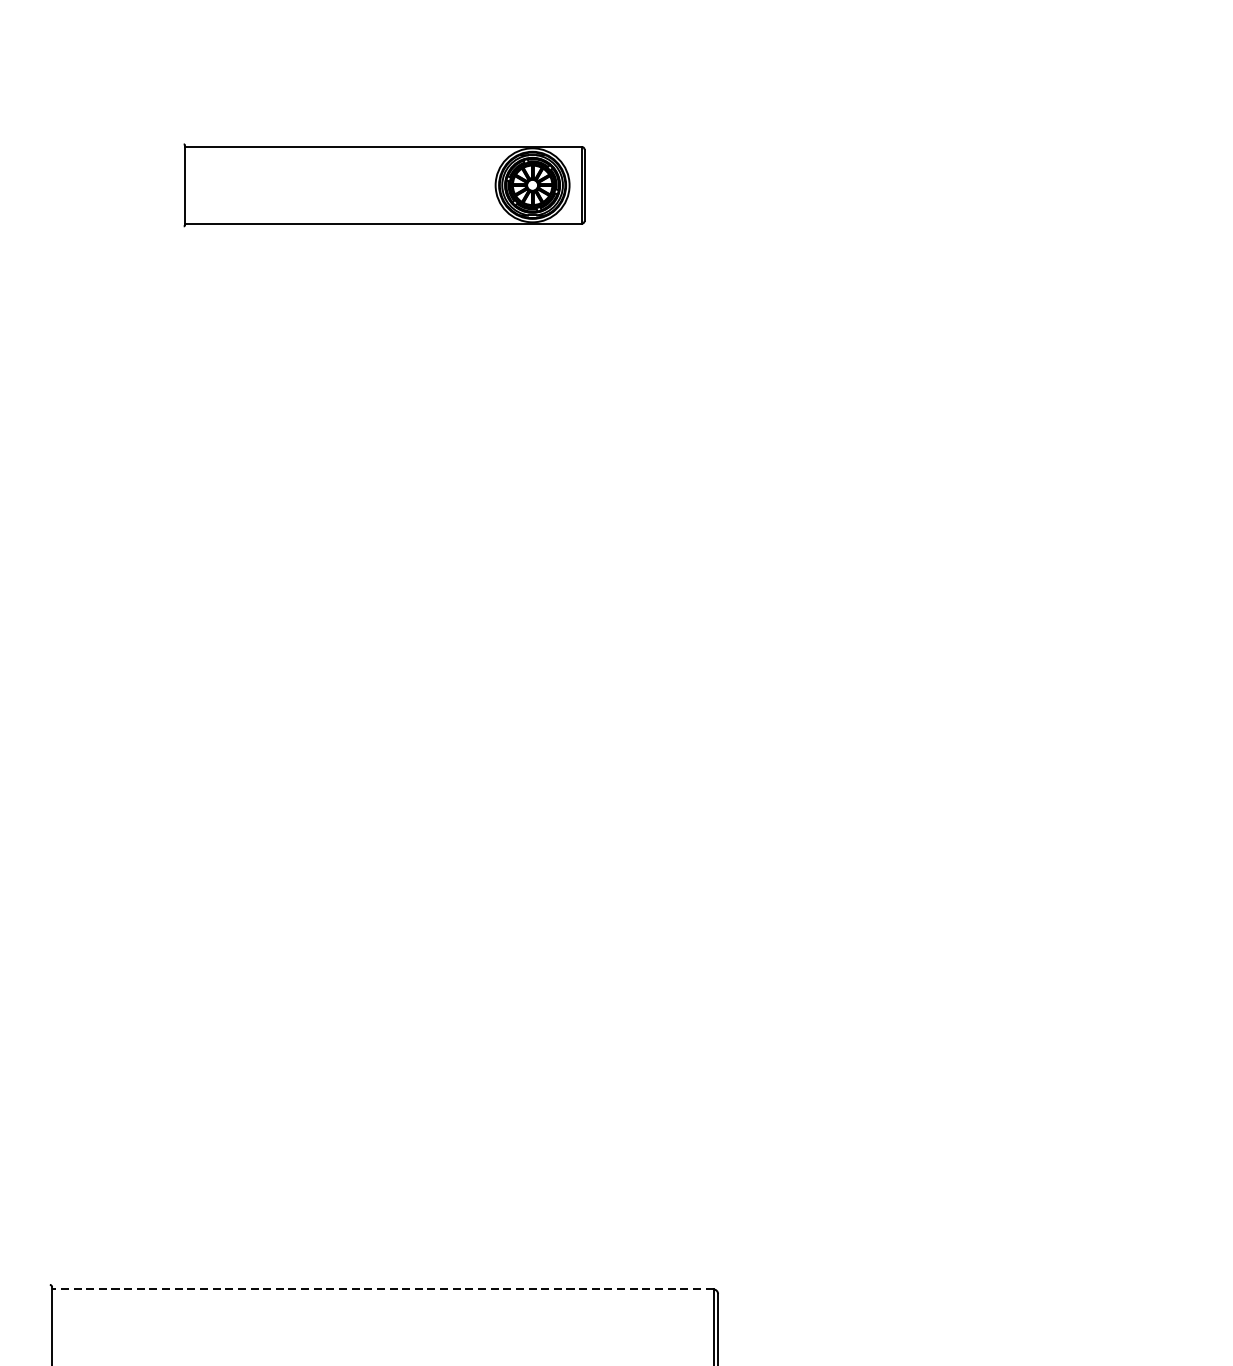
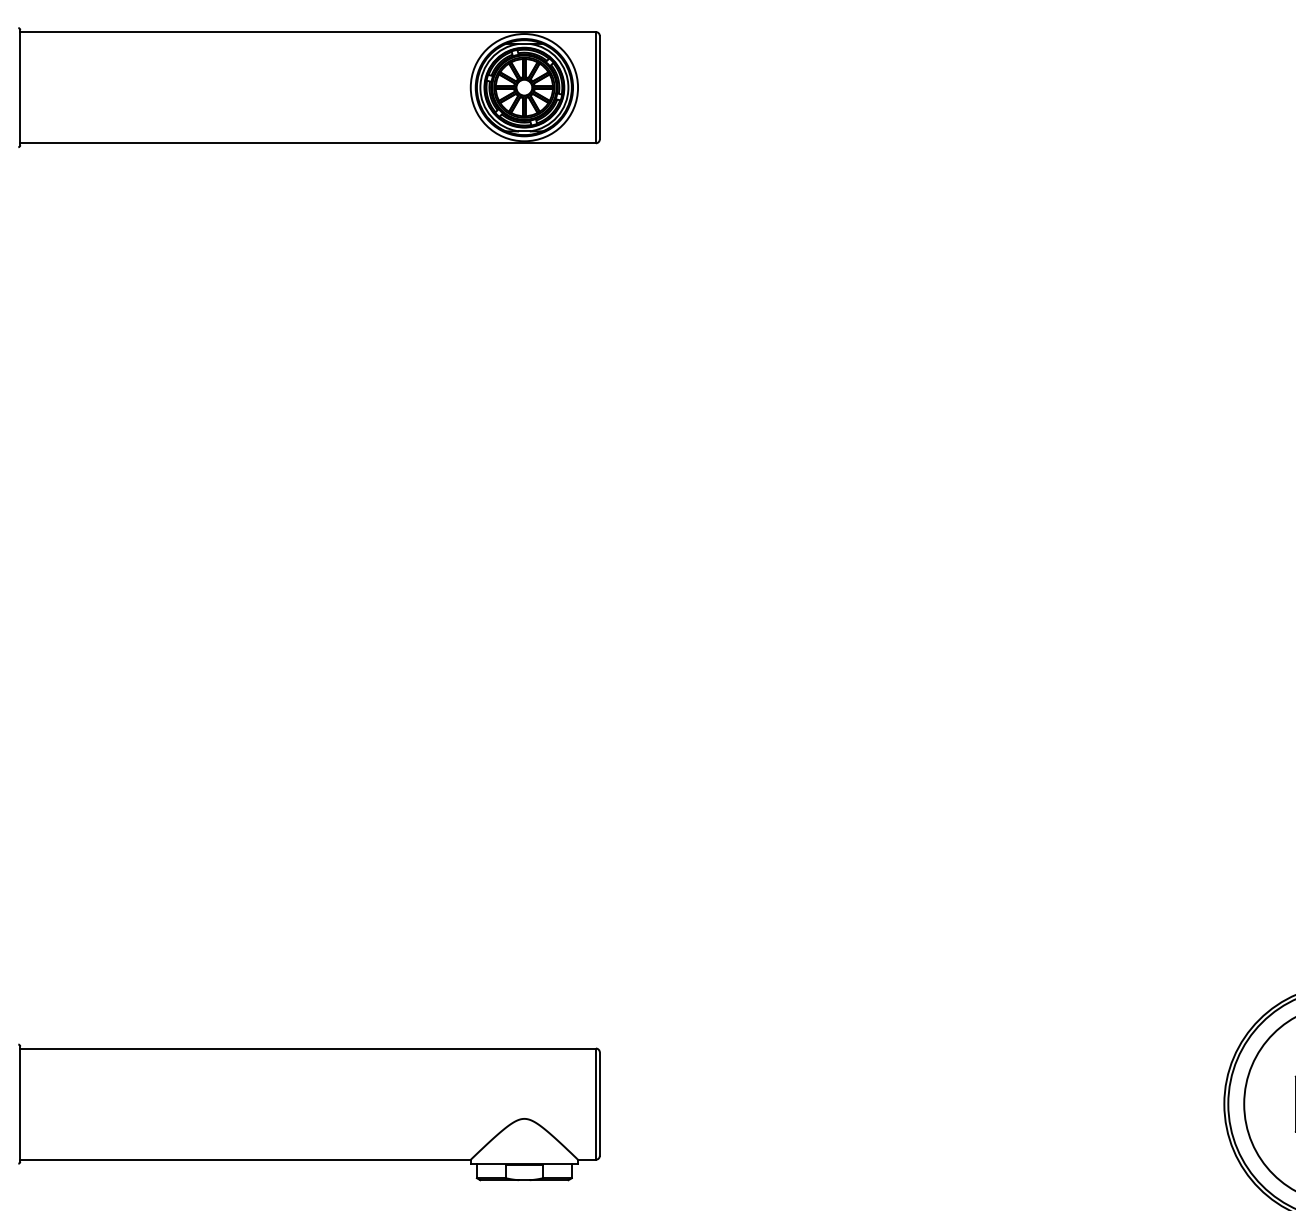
part: (384, 185) -> (309, 87), size x1.67
line: (383, 1289) -> (308, 1048), dashed -> solid

